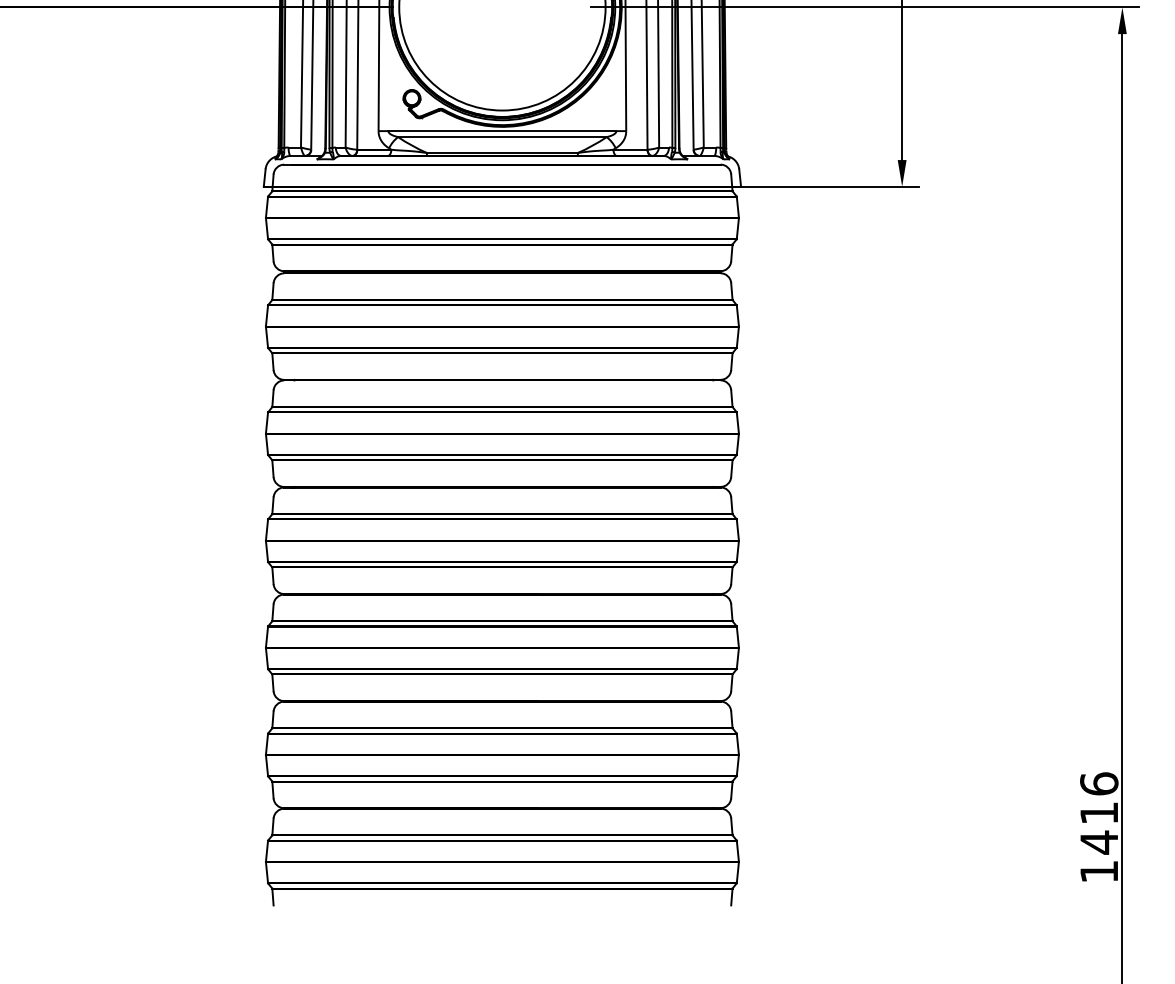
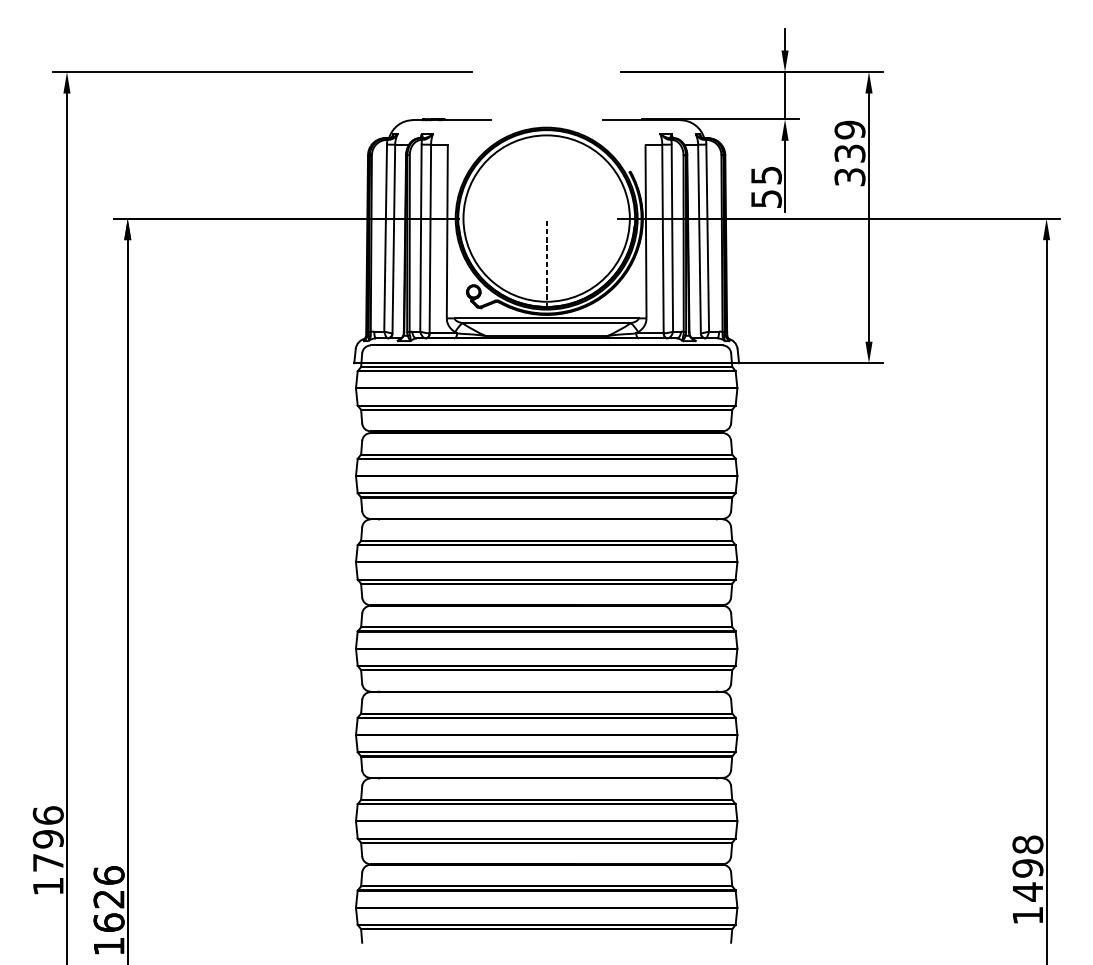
line: (502, 63) -> (546, 263), added
text: (1098, 798) -> (1027, 856), 1416 -> 1498

